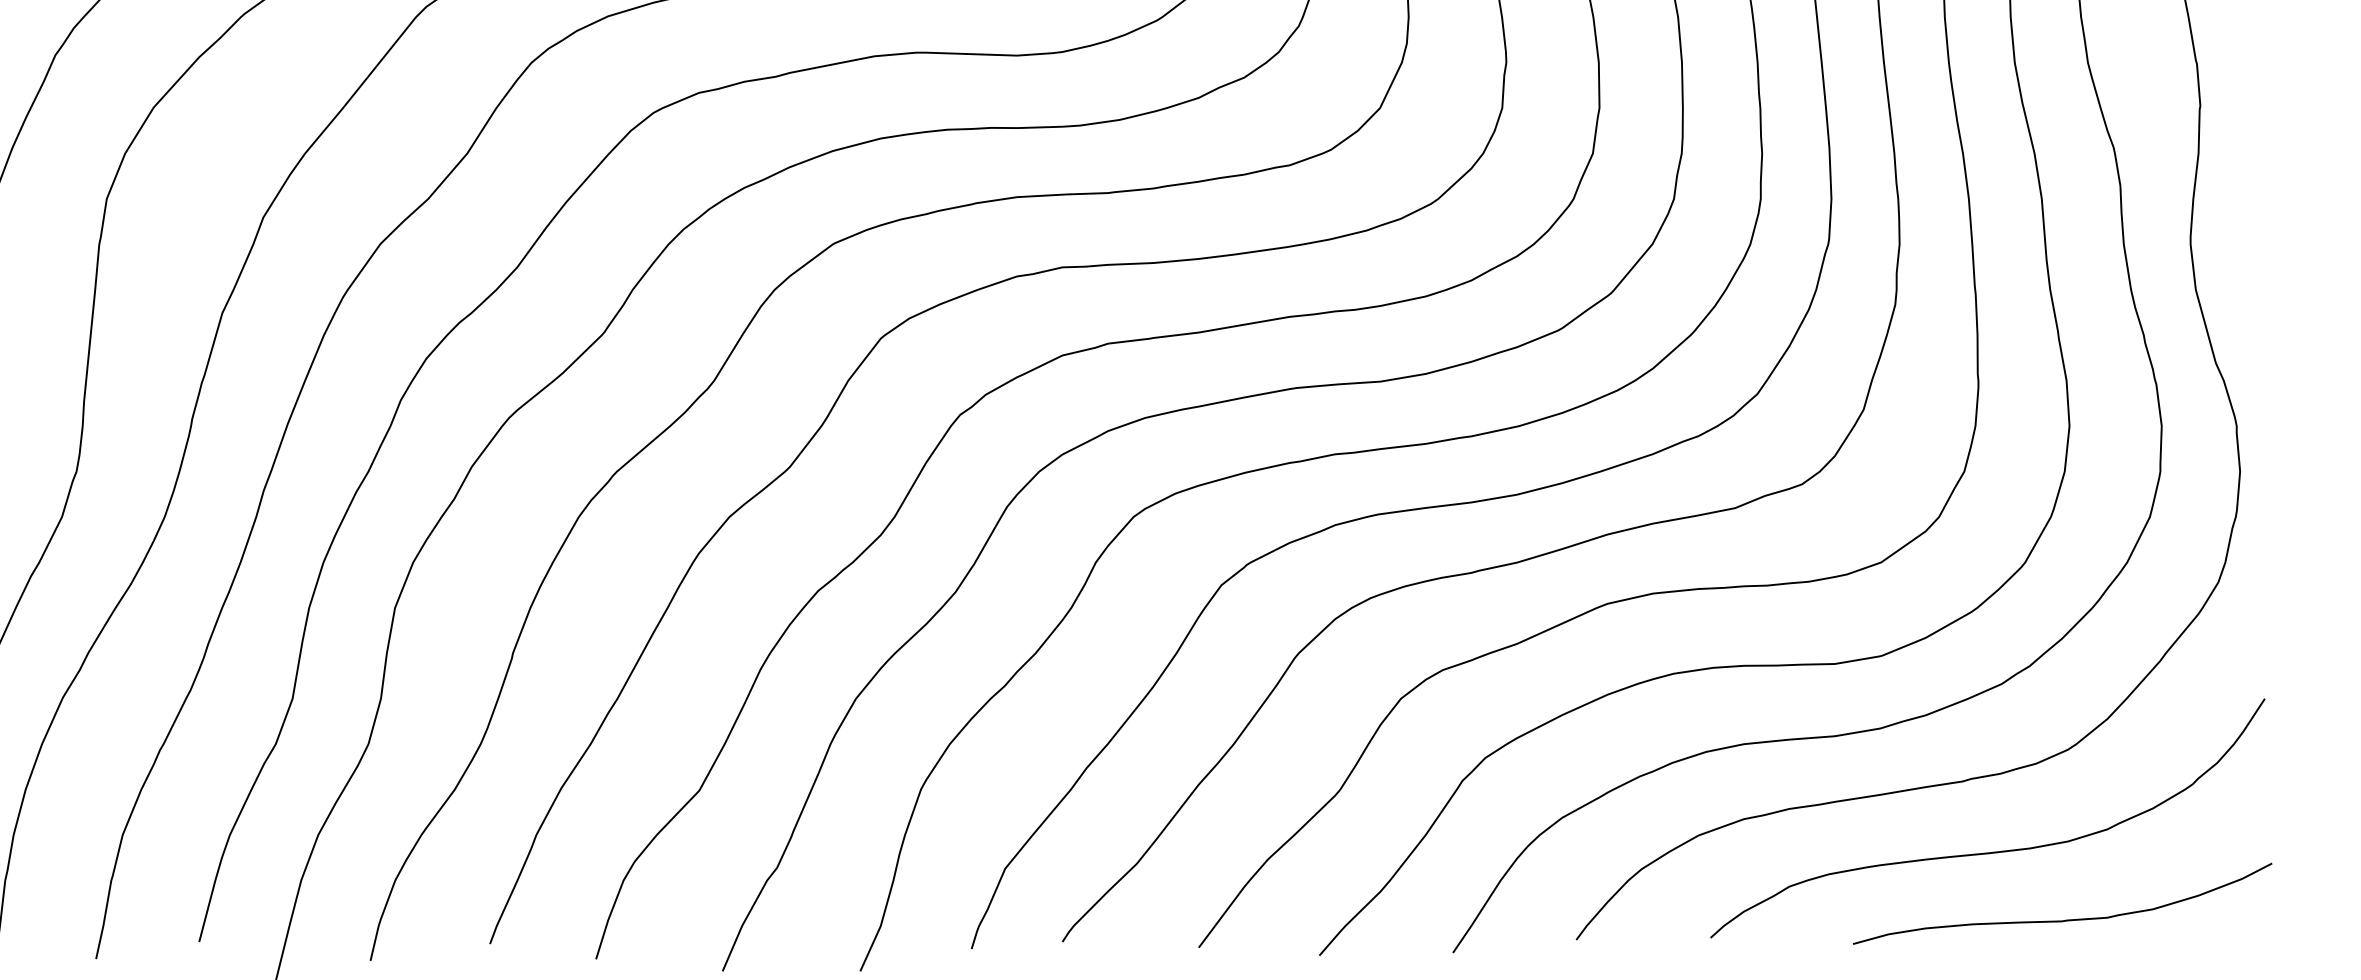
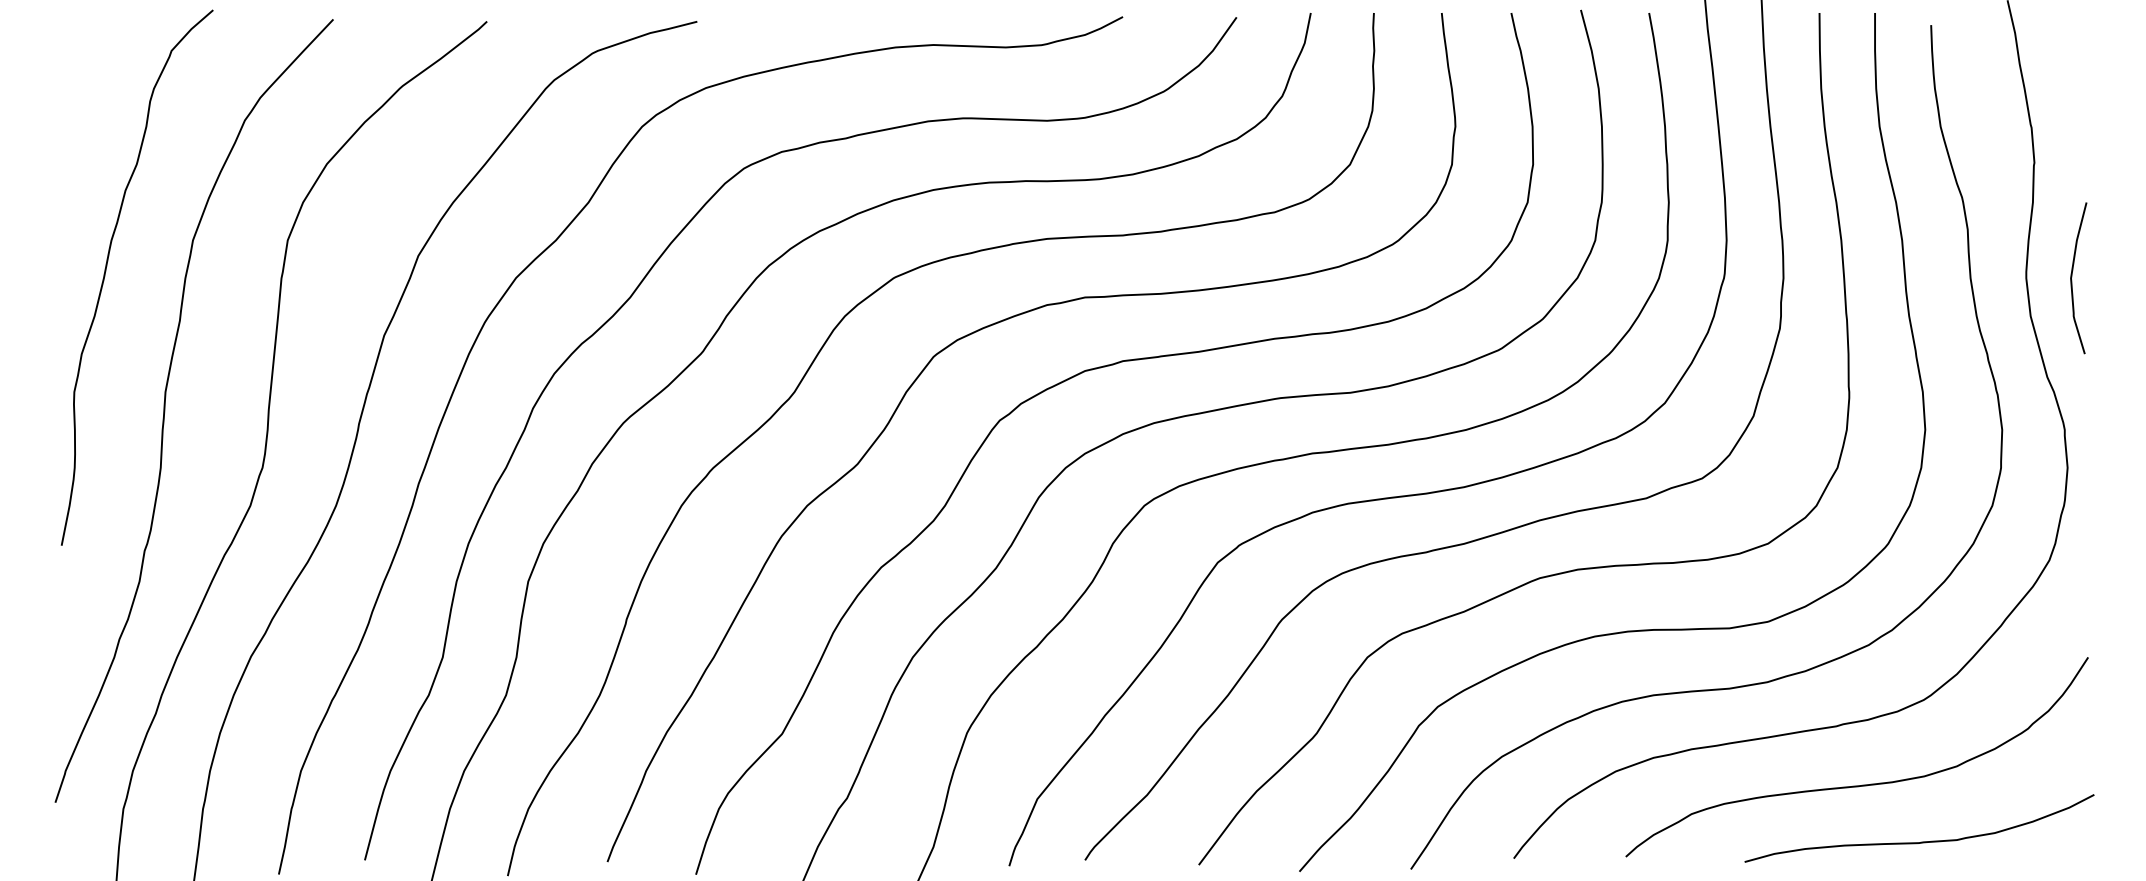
curve: (2245, 243) -> (2072, 277), added

